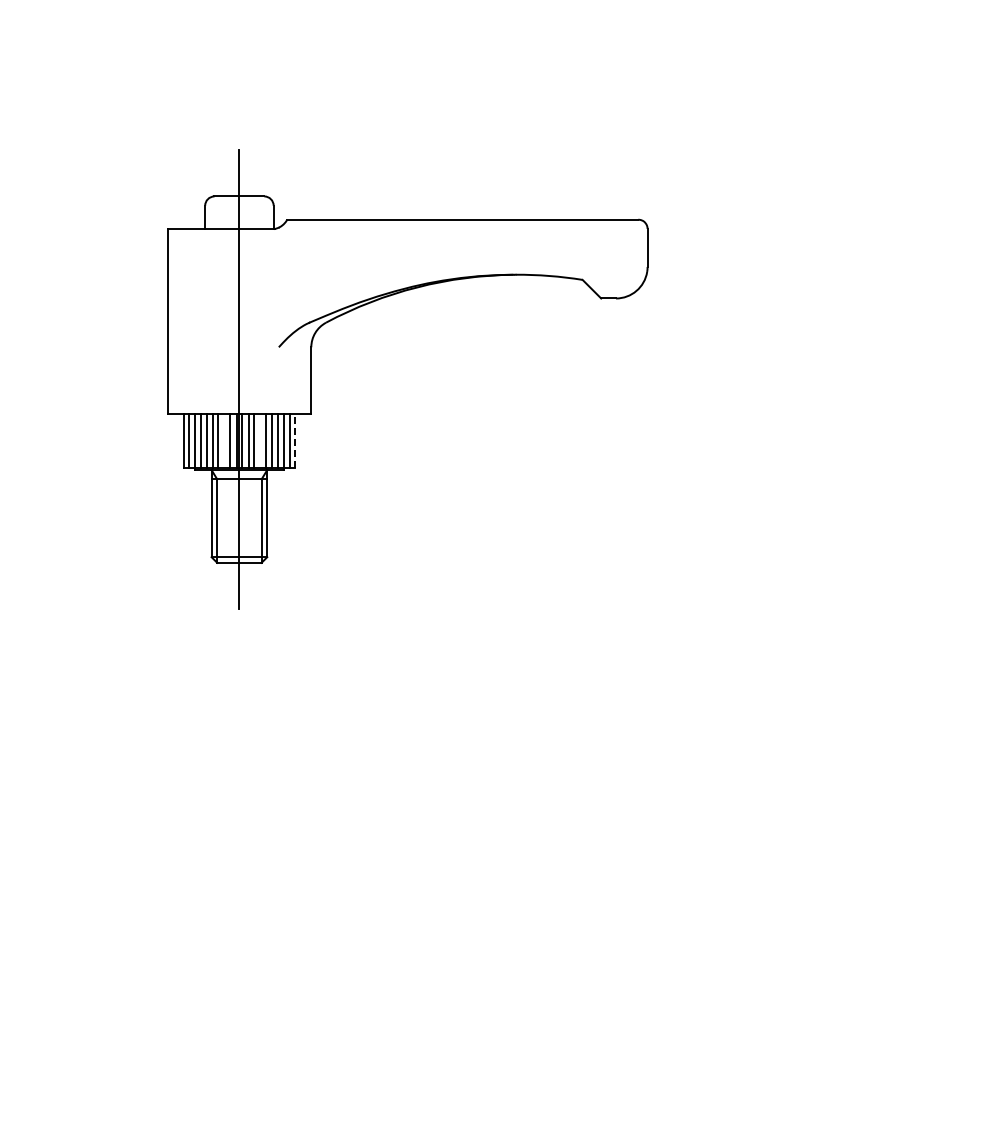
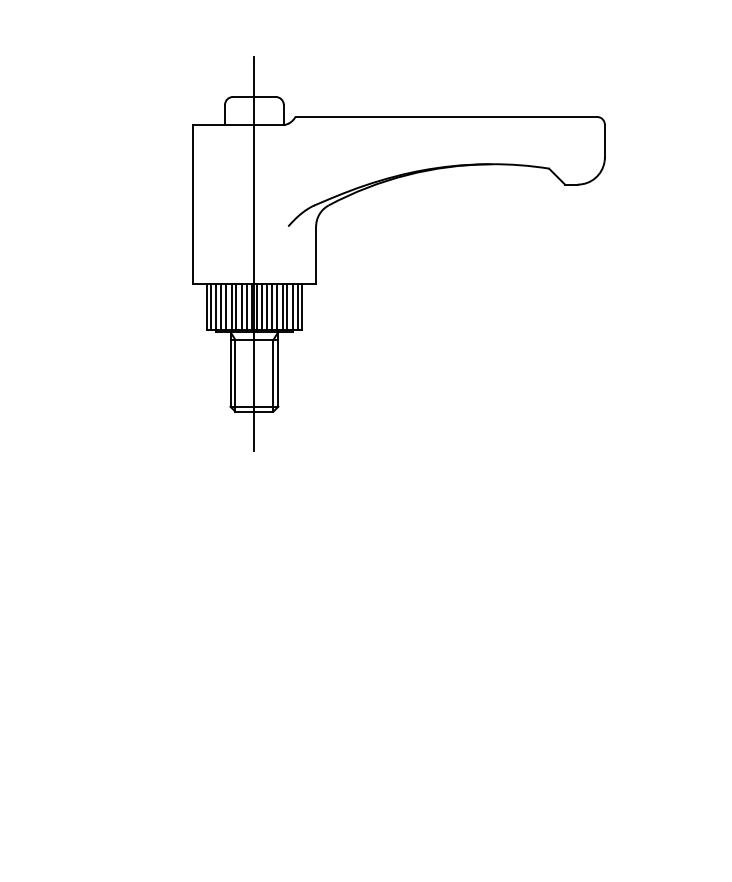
line: (224, 441) -> (241, 307), added
line: (260, 441) -> (272, 307), added
line: (295, 441) -> (302, 307), dashed -> solid

